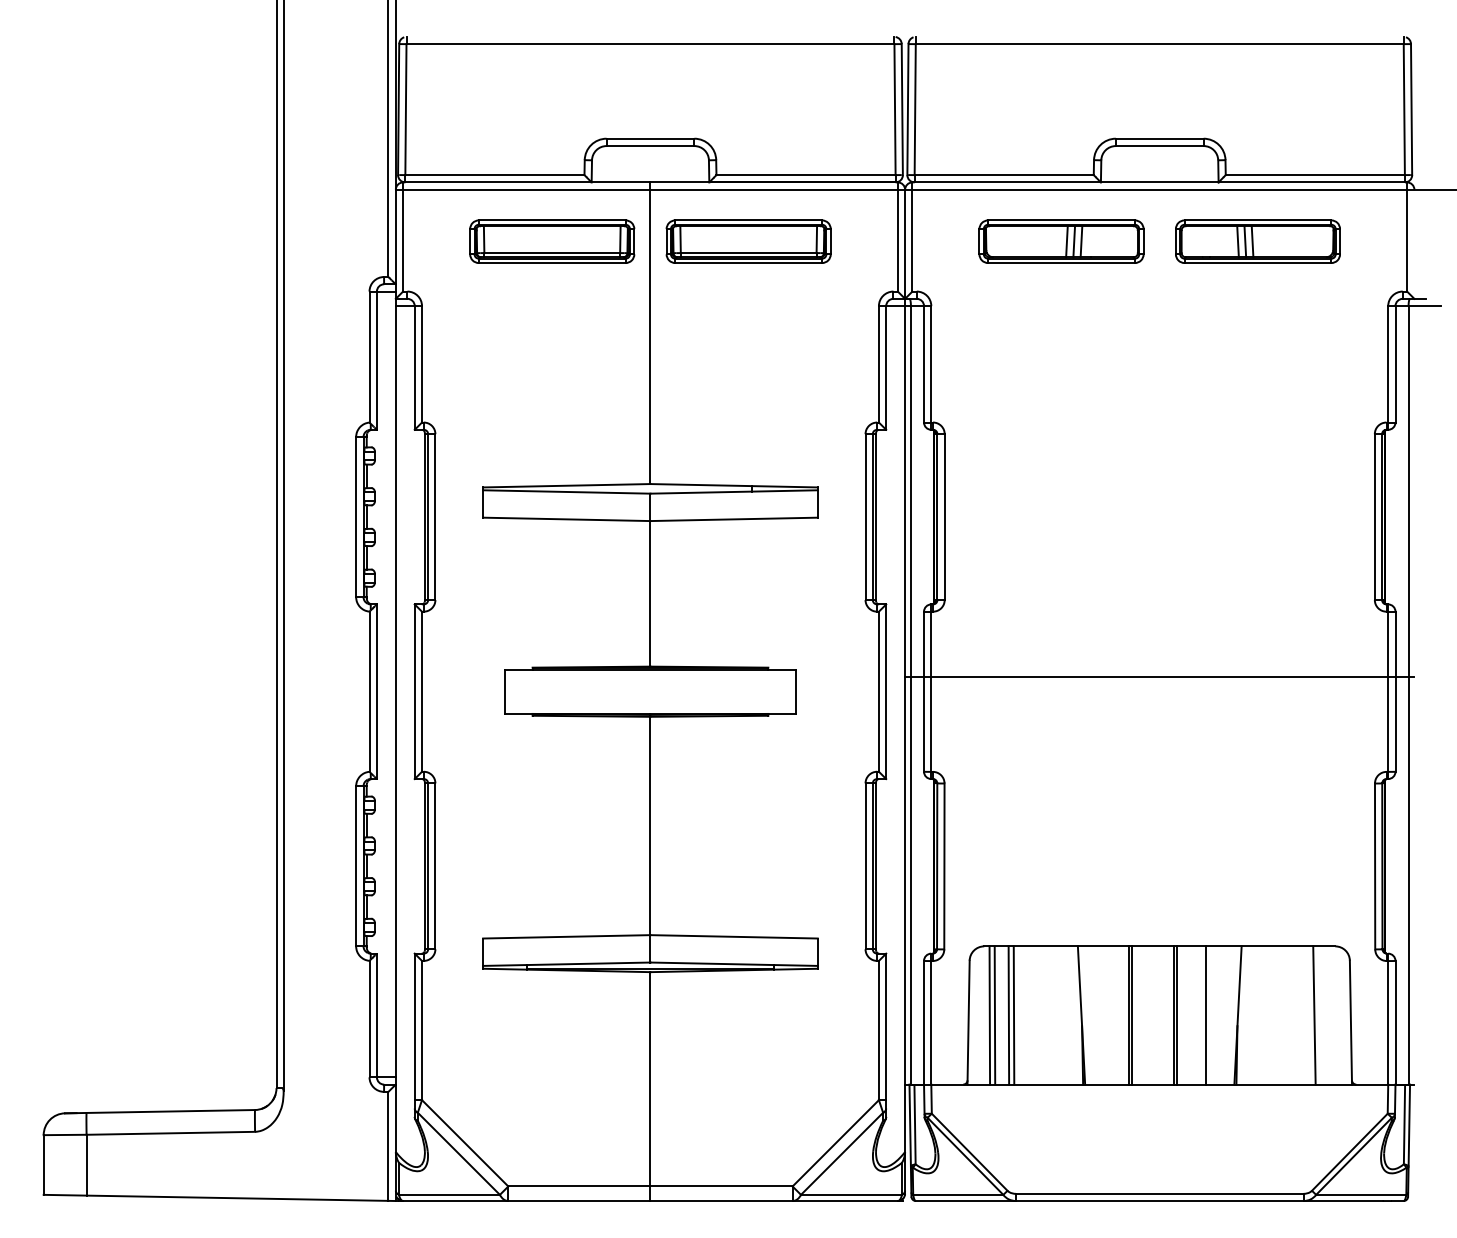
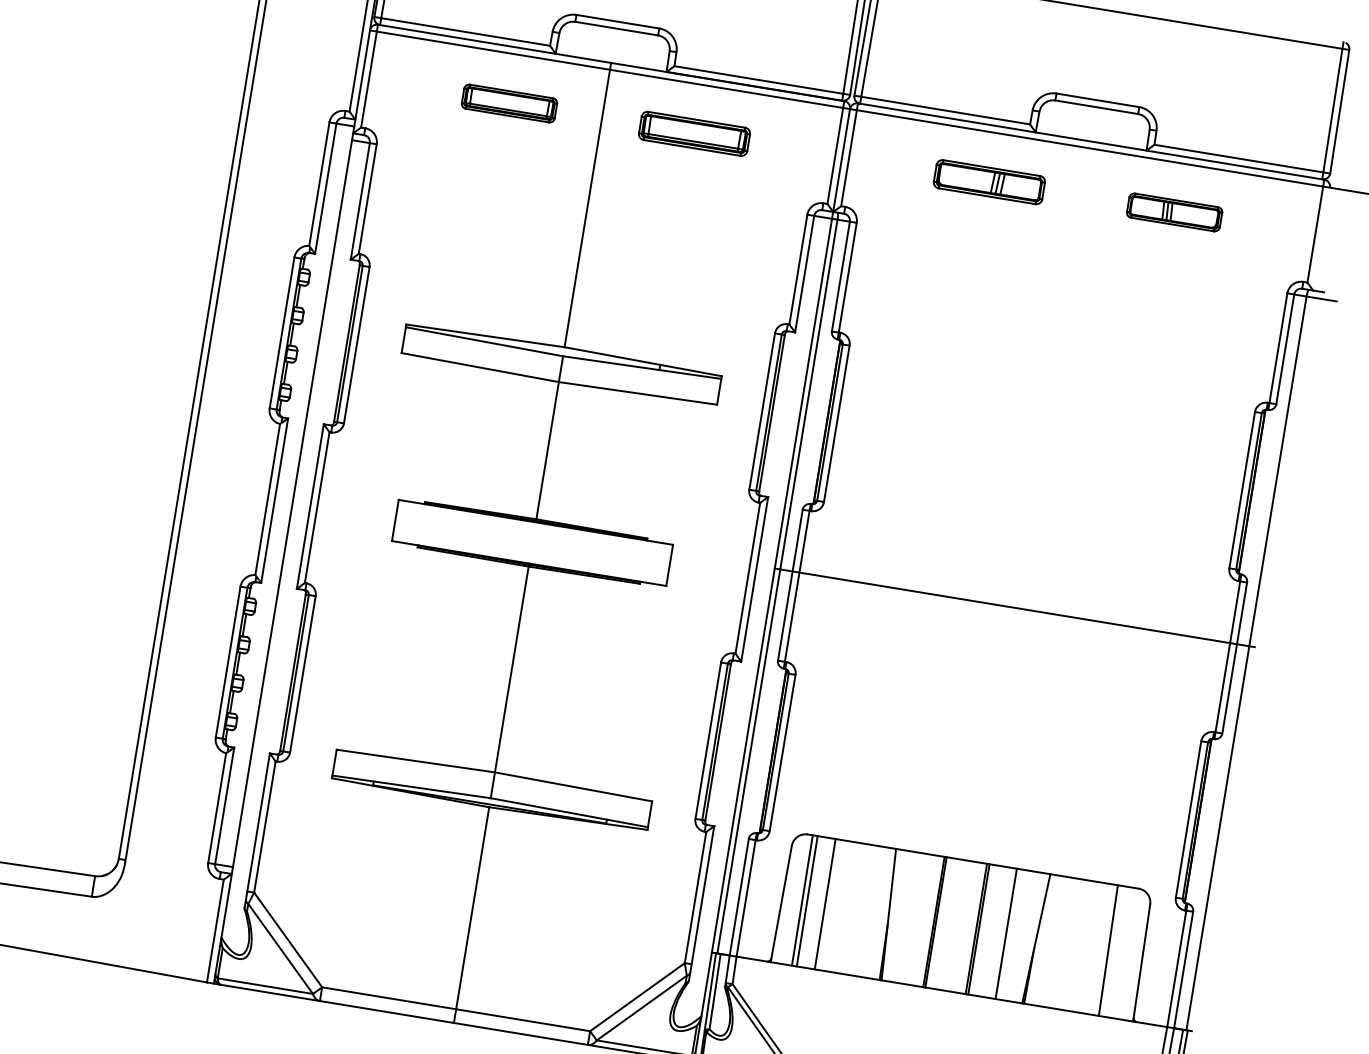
part: (552, 241) -> (509, 103), size x0.6
part: (748, 241) -> (694, 133), size x0.7
part: (1061, 241) -> (989, 182), size x0.7
part: (1257, 241) -> (1174, 212), size x0.6
line: (1008, 1015) -> (820, 903), removed

